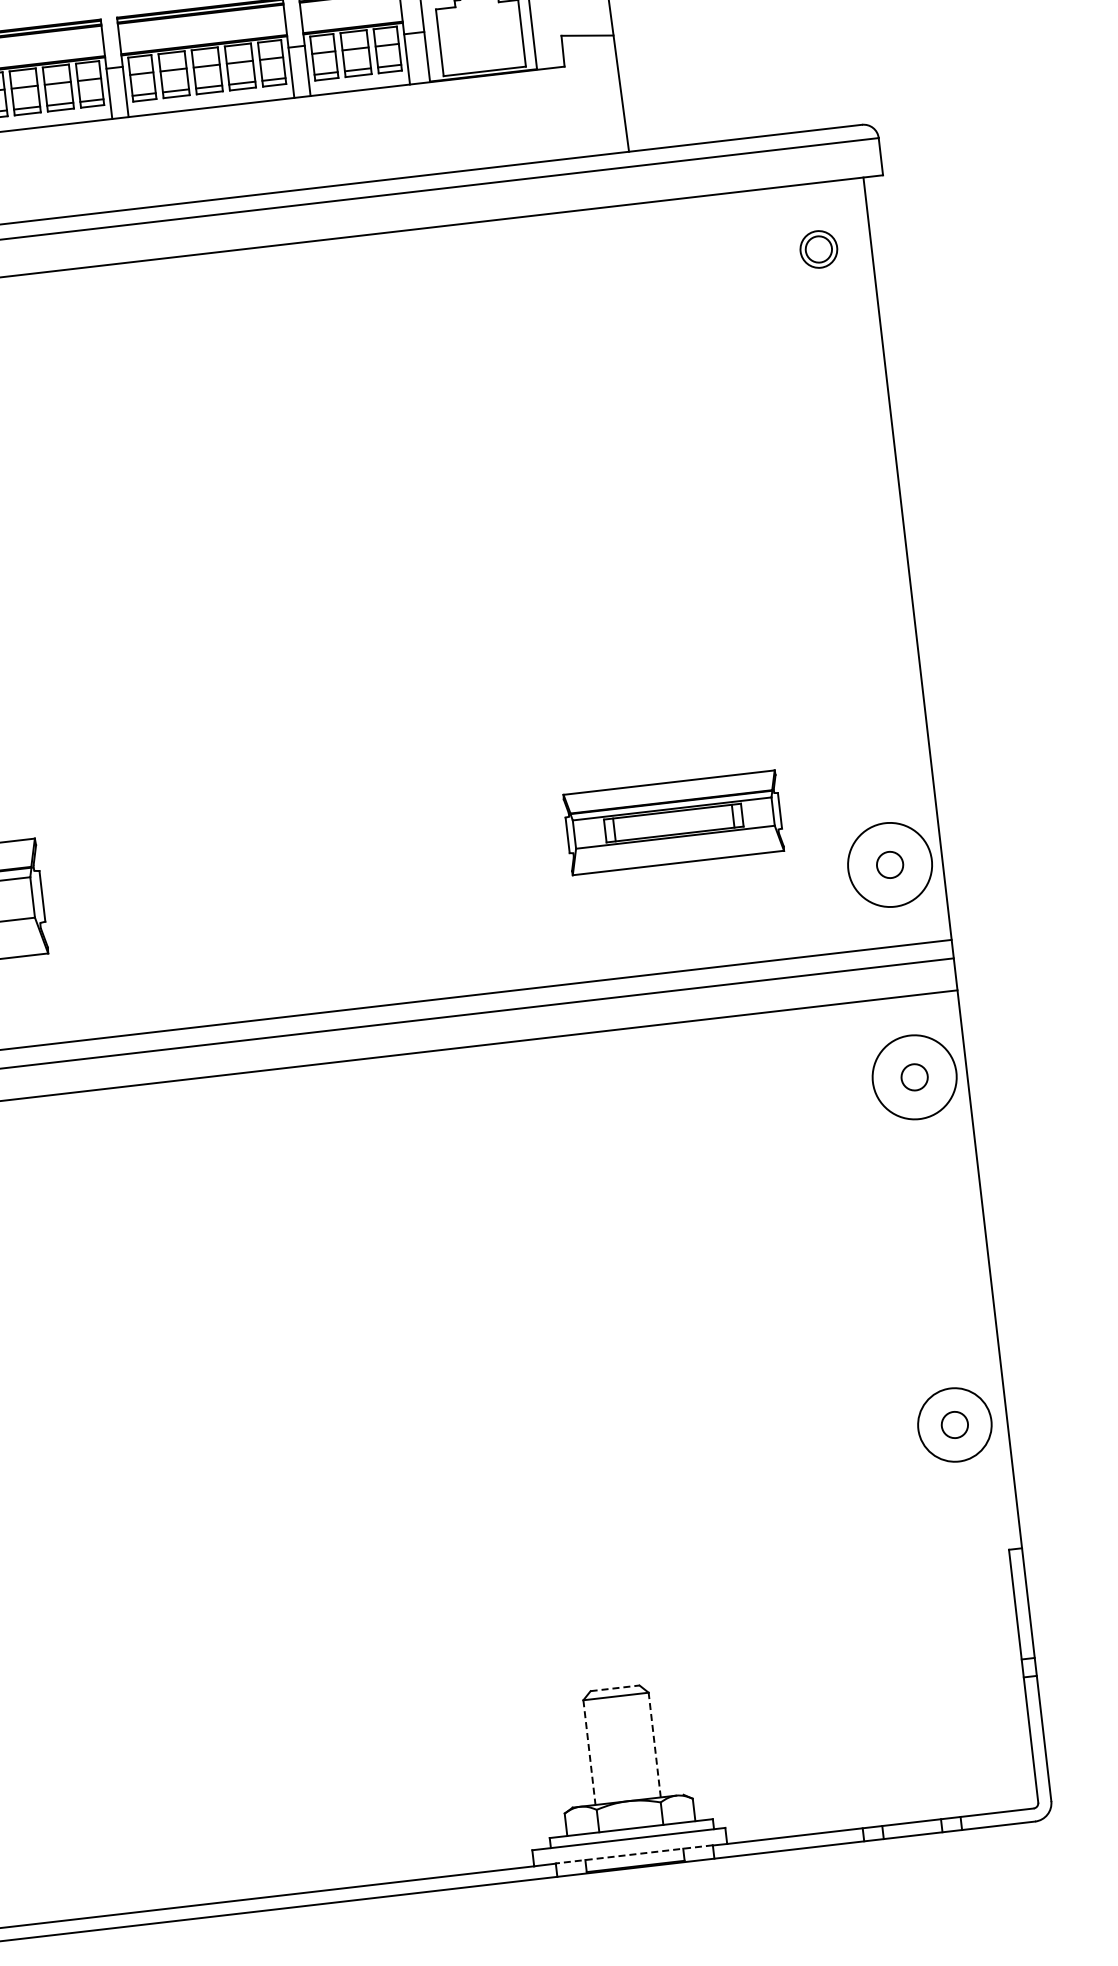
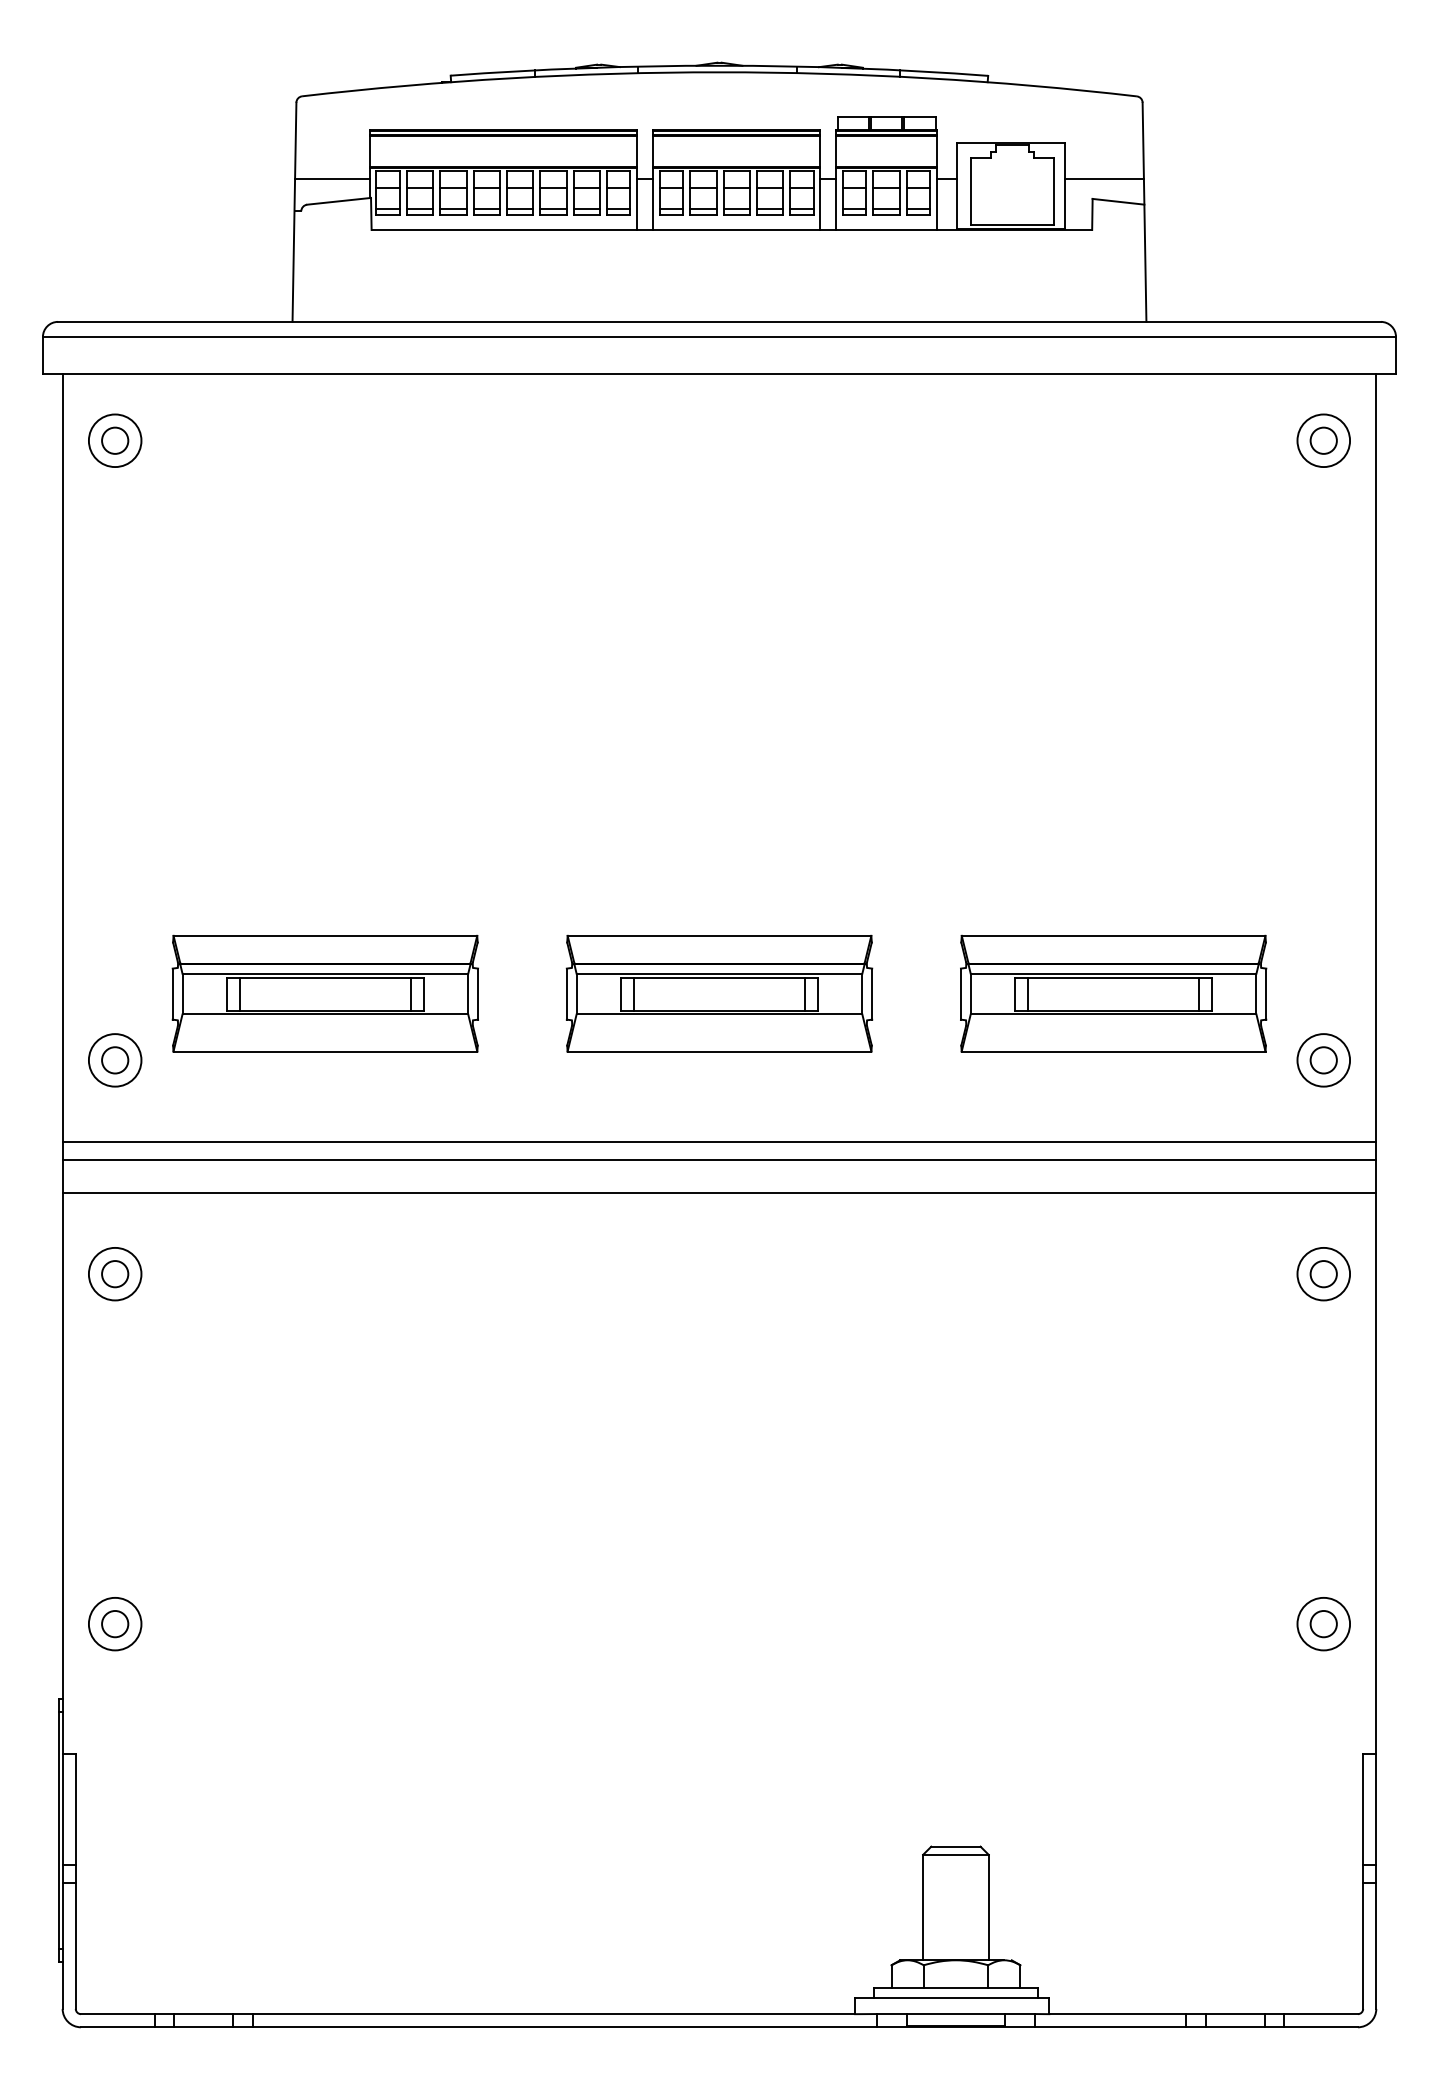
line: (570, 15) -> (1103, 179), added
circle: (818, 249) -> (1323, 440), size x1.43
part: (673, 822) -> (1113, 993), size x1.43
circle: (889, 865) -> (1323, 1060), size x0.62
part: (282, 867) -> (719, 993), added
circle: (914, 1076) -> (1323, 1273), size x0.62
circle: (954, 1424) -> (1323, 1623), size x0.71
line: (614, 1688) -> (955, 1846), dashed -> solid
line: (654, 1745) -> (988, 1907), dashed -> solid
line: (589, 1752) -> (923, 1907), dashed -> solid
line: (633, 1854) -> (955, 2013), dashed -> solid

